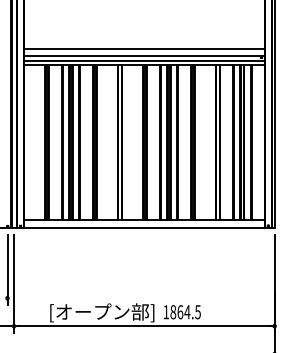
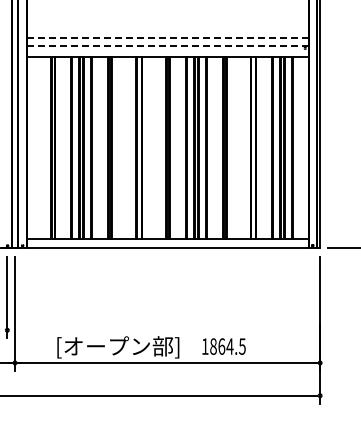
line: (144, 49) -> (167, 38), solid -> dashed
line: (144, 55) -> (167, 46), solid -> dashed
line: (144, 61) -> (167, 52), removed
text: (181, 312) -> (223, 346), moved

